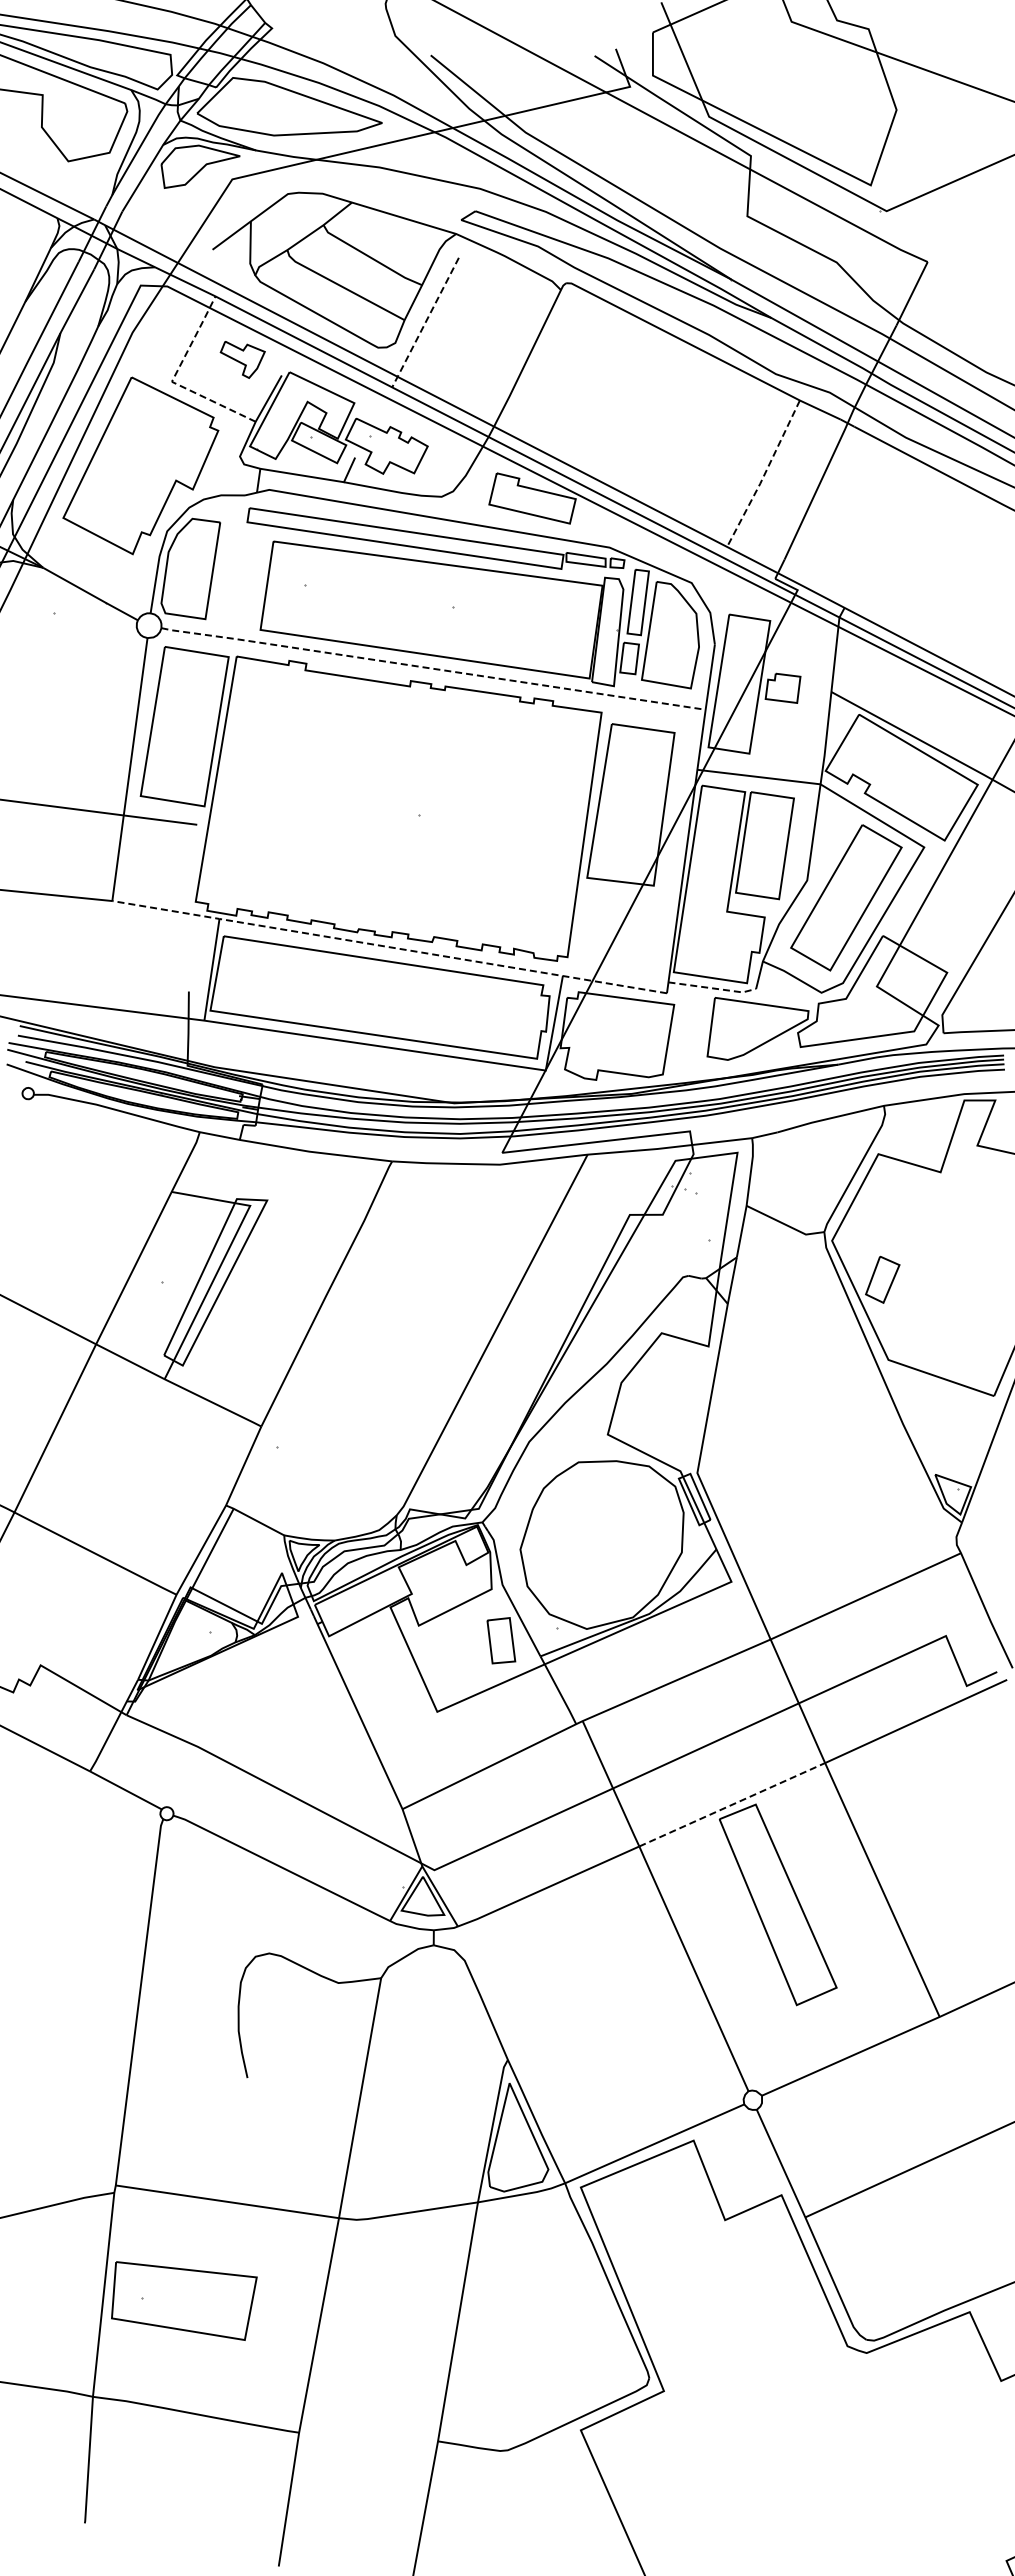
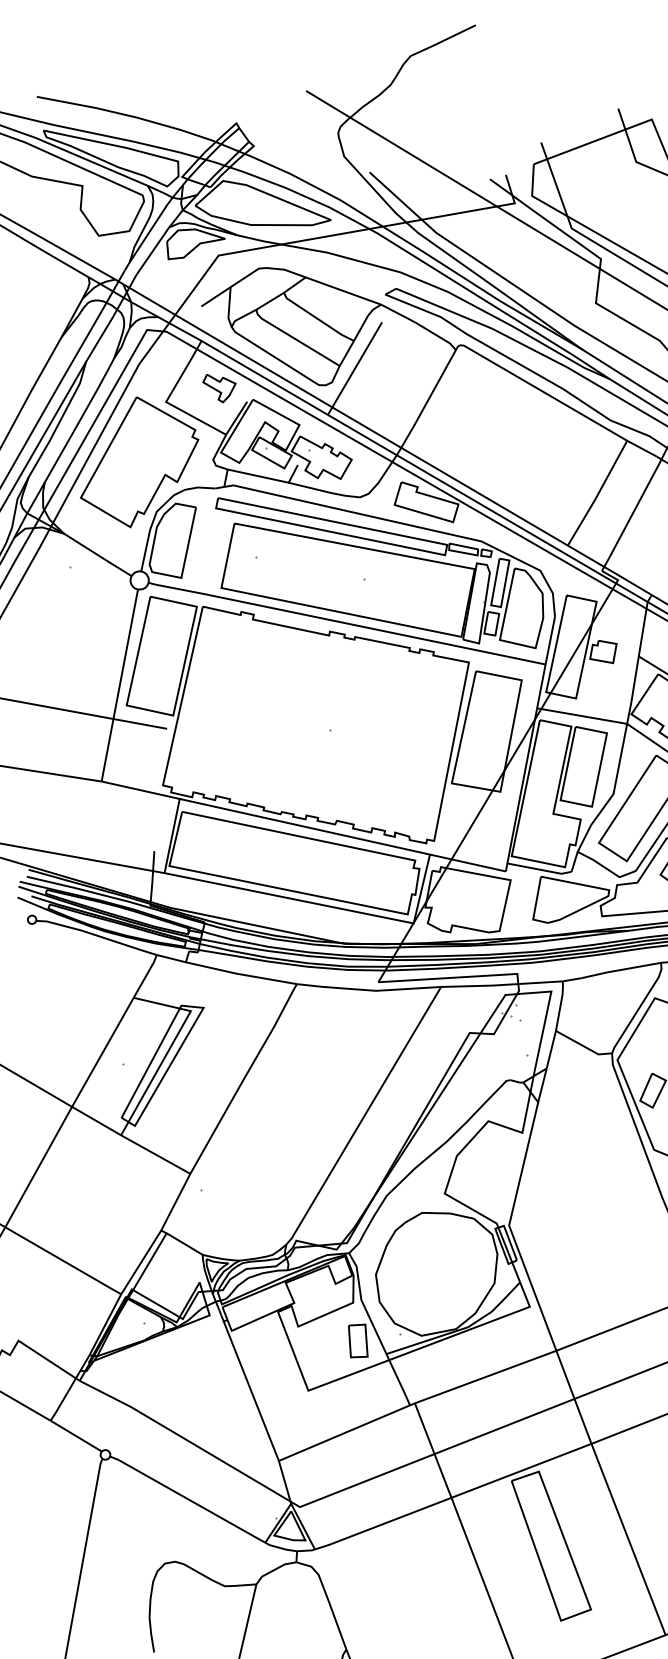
line: (425, 323) -> (354, 369), dashed -> solid
line: (172, 380) -> (166, 401), dashed -> solid
line: (764, 474) -> (598, 493), dashed -> solid
line: (431, 668) -> (345, 623), dashed -> solid
line: (389, 947) -> (303, 826), dashed -> solid
line: (712, 988) -> (539, 869), dashed -> solid
line: (732, 1804) -> (521, 1470), dashed -> solid

